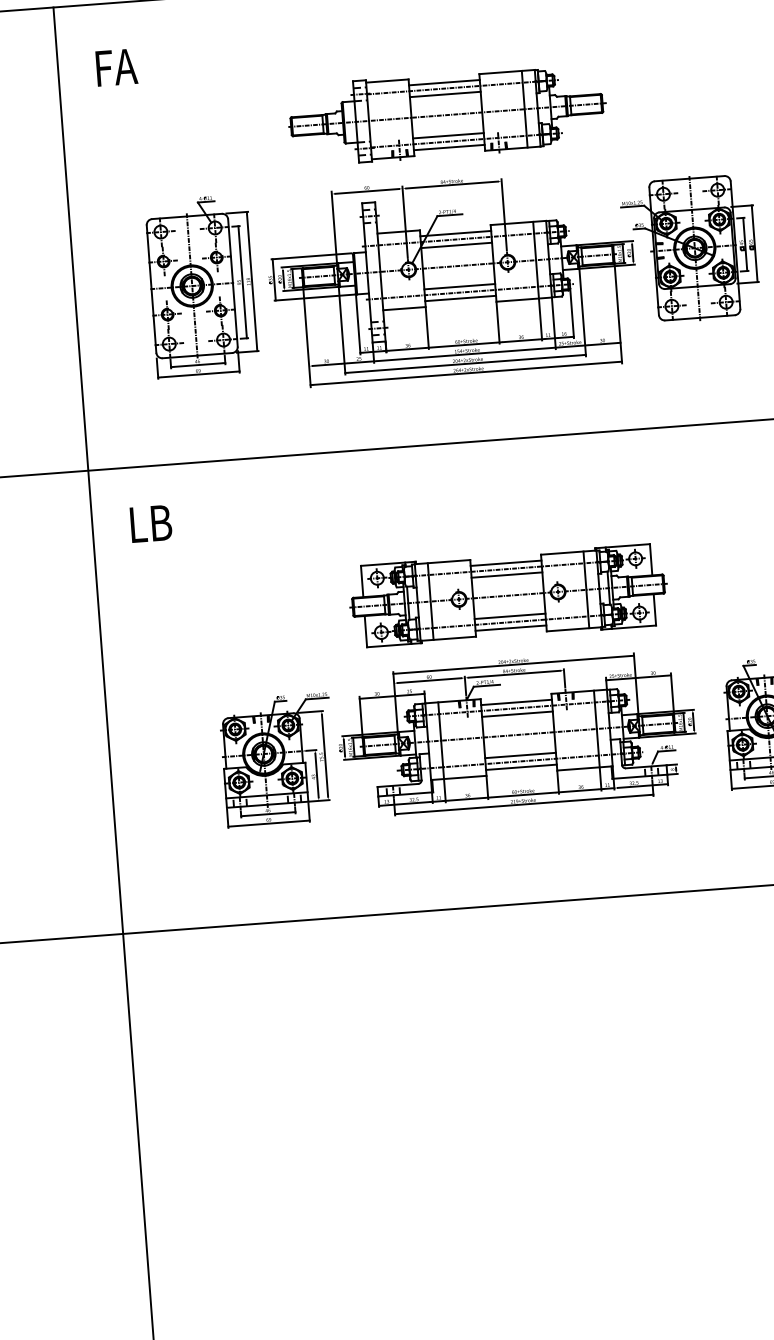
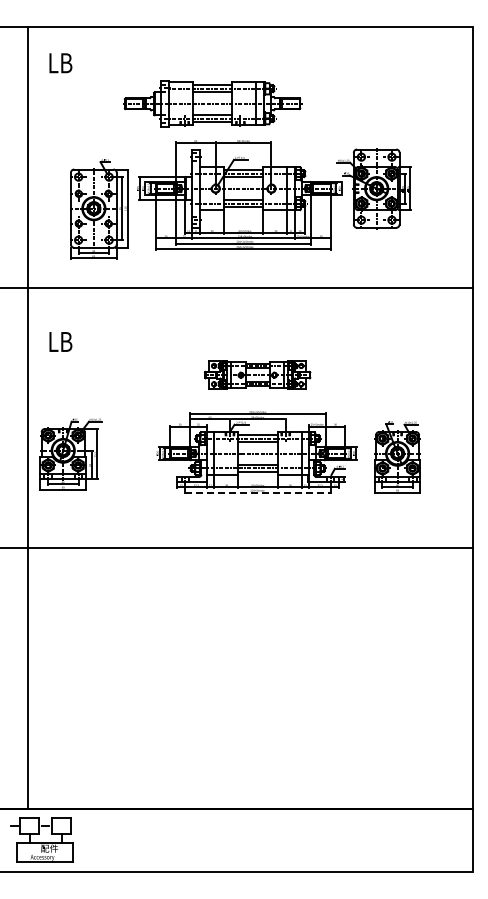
text: (117, 67) -> (61, 63), FA -> LB
part: (446, 114) -> (212, 103), moved
part: (202, 286) -> (99, 209), moved
text: (150, 523) -> (60, 341), moved
part: (507, 594) -> (257, 374), size x0.6
part: (277, 760) -> (70, 454), moved
line: (523, 804) -> (257, 492), solid -> dashed

